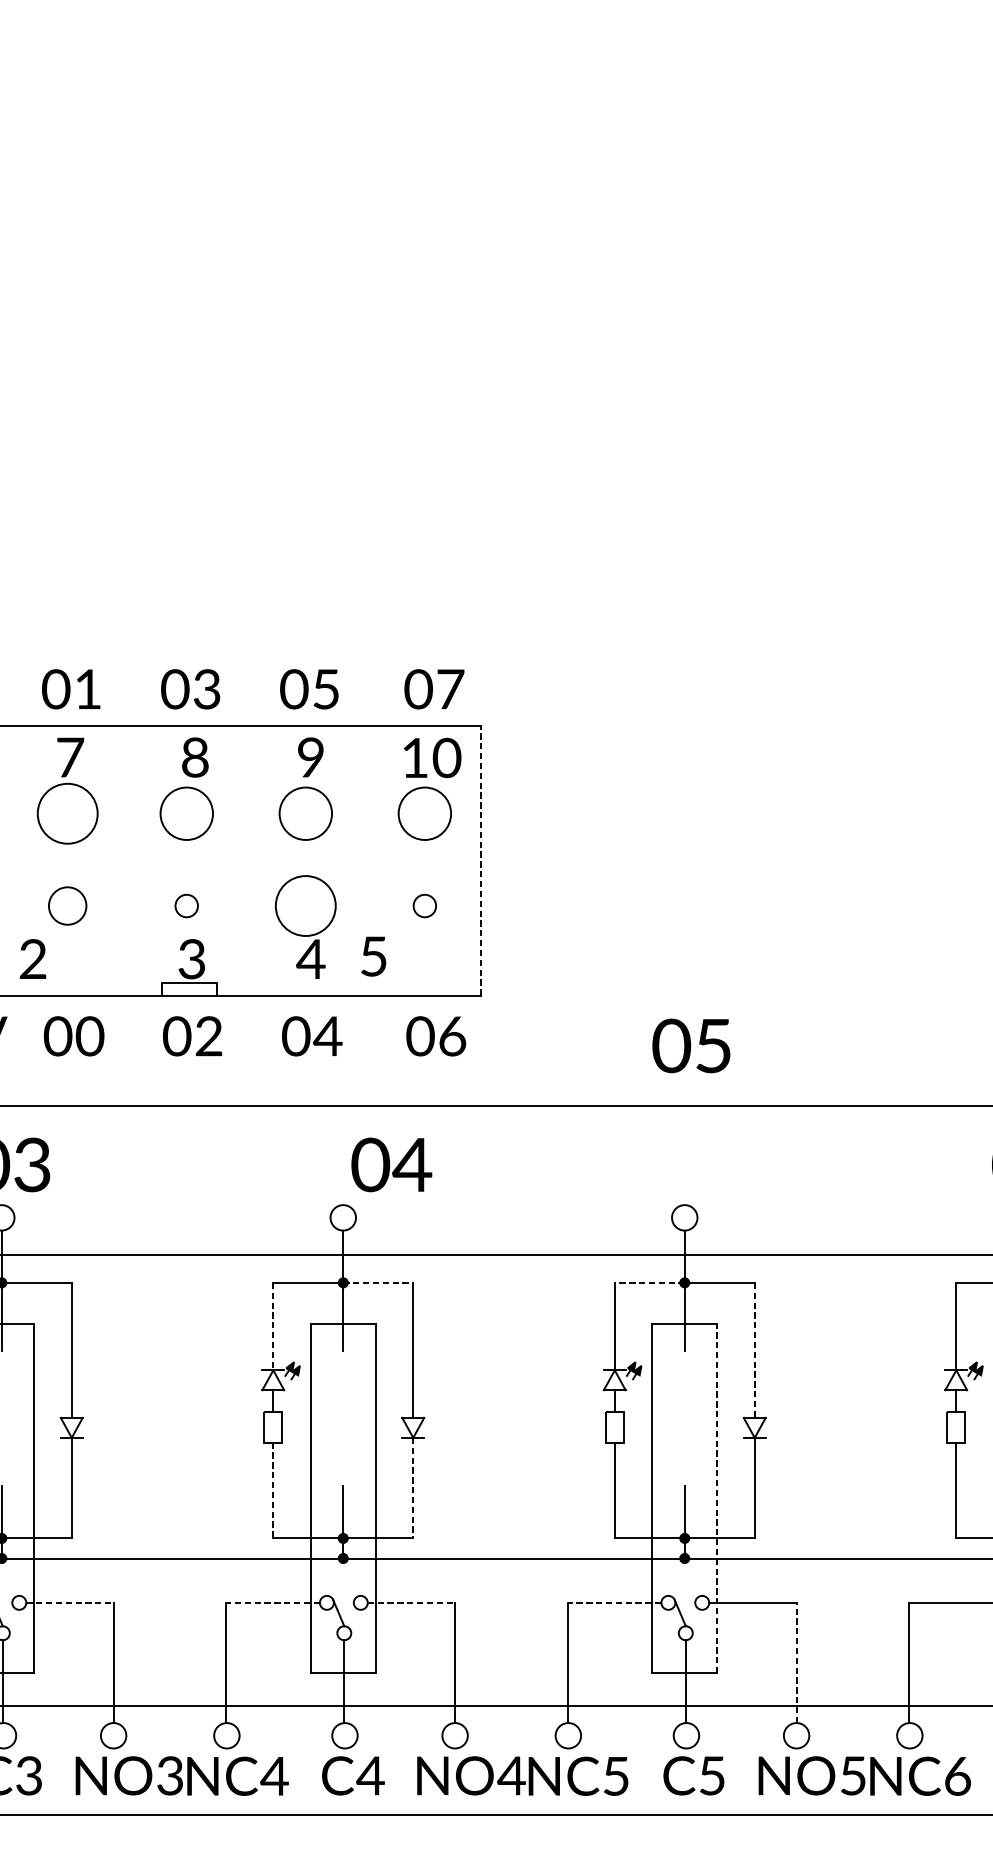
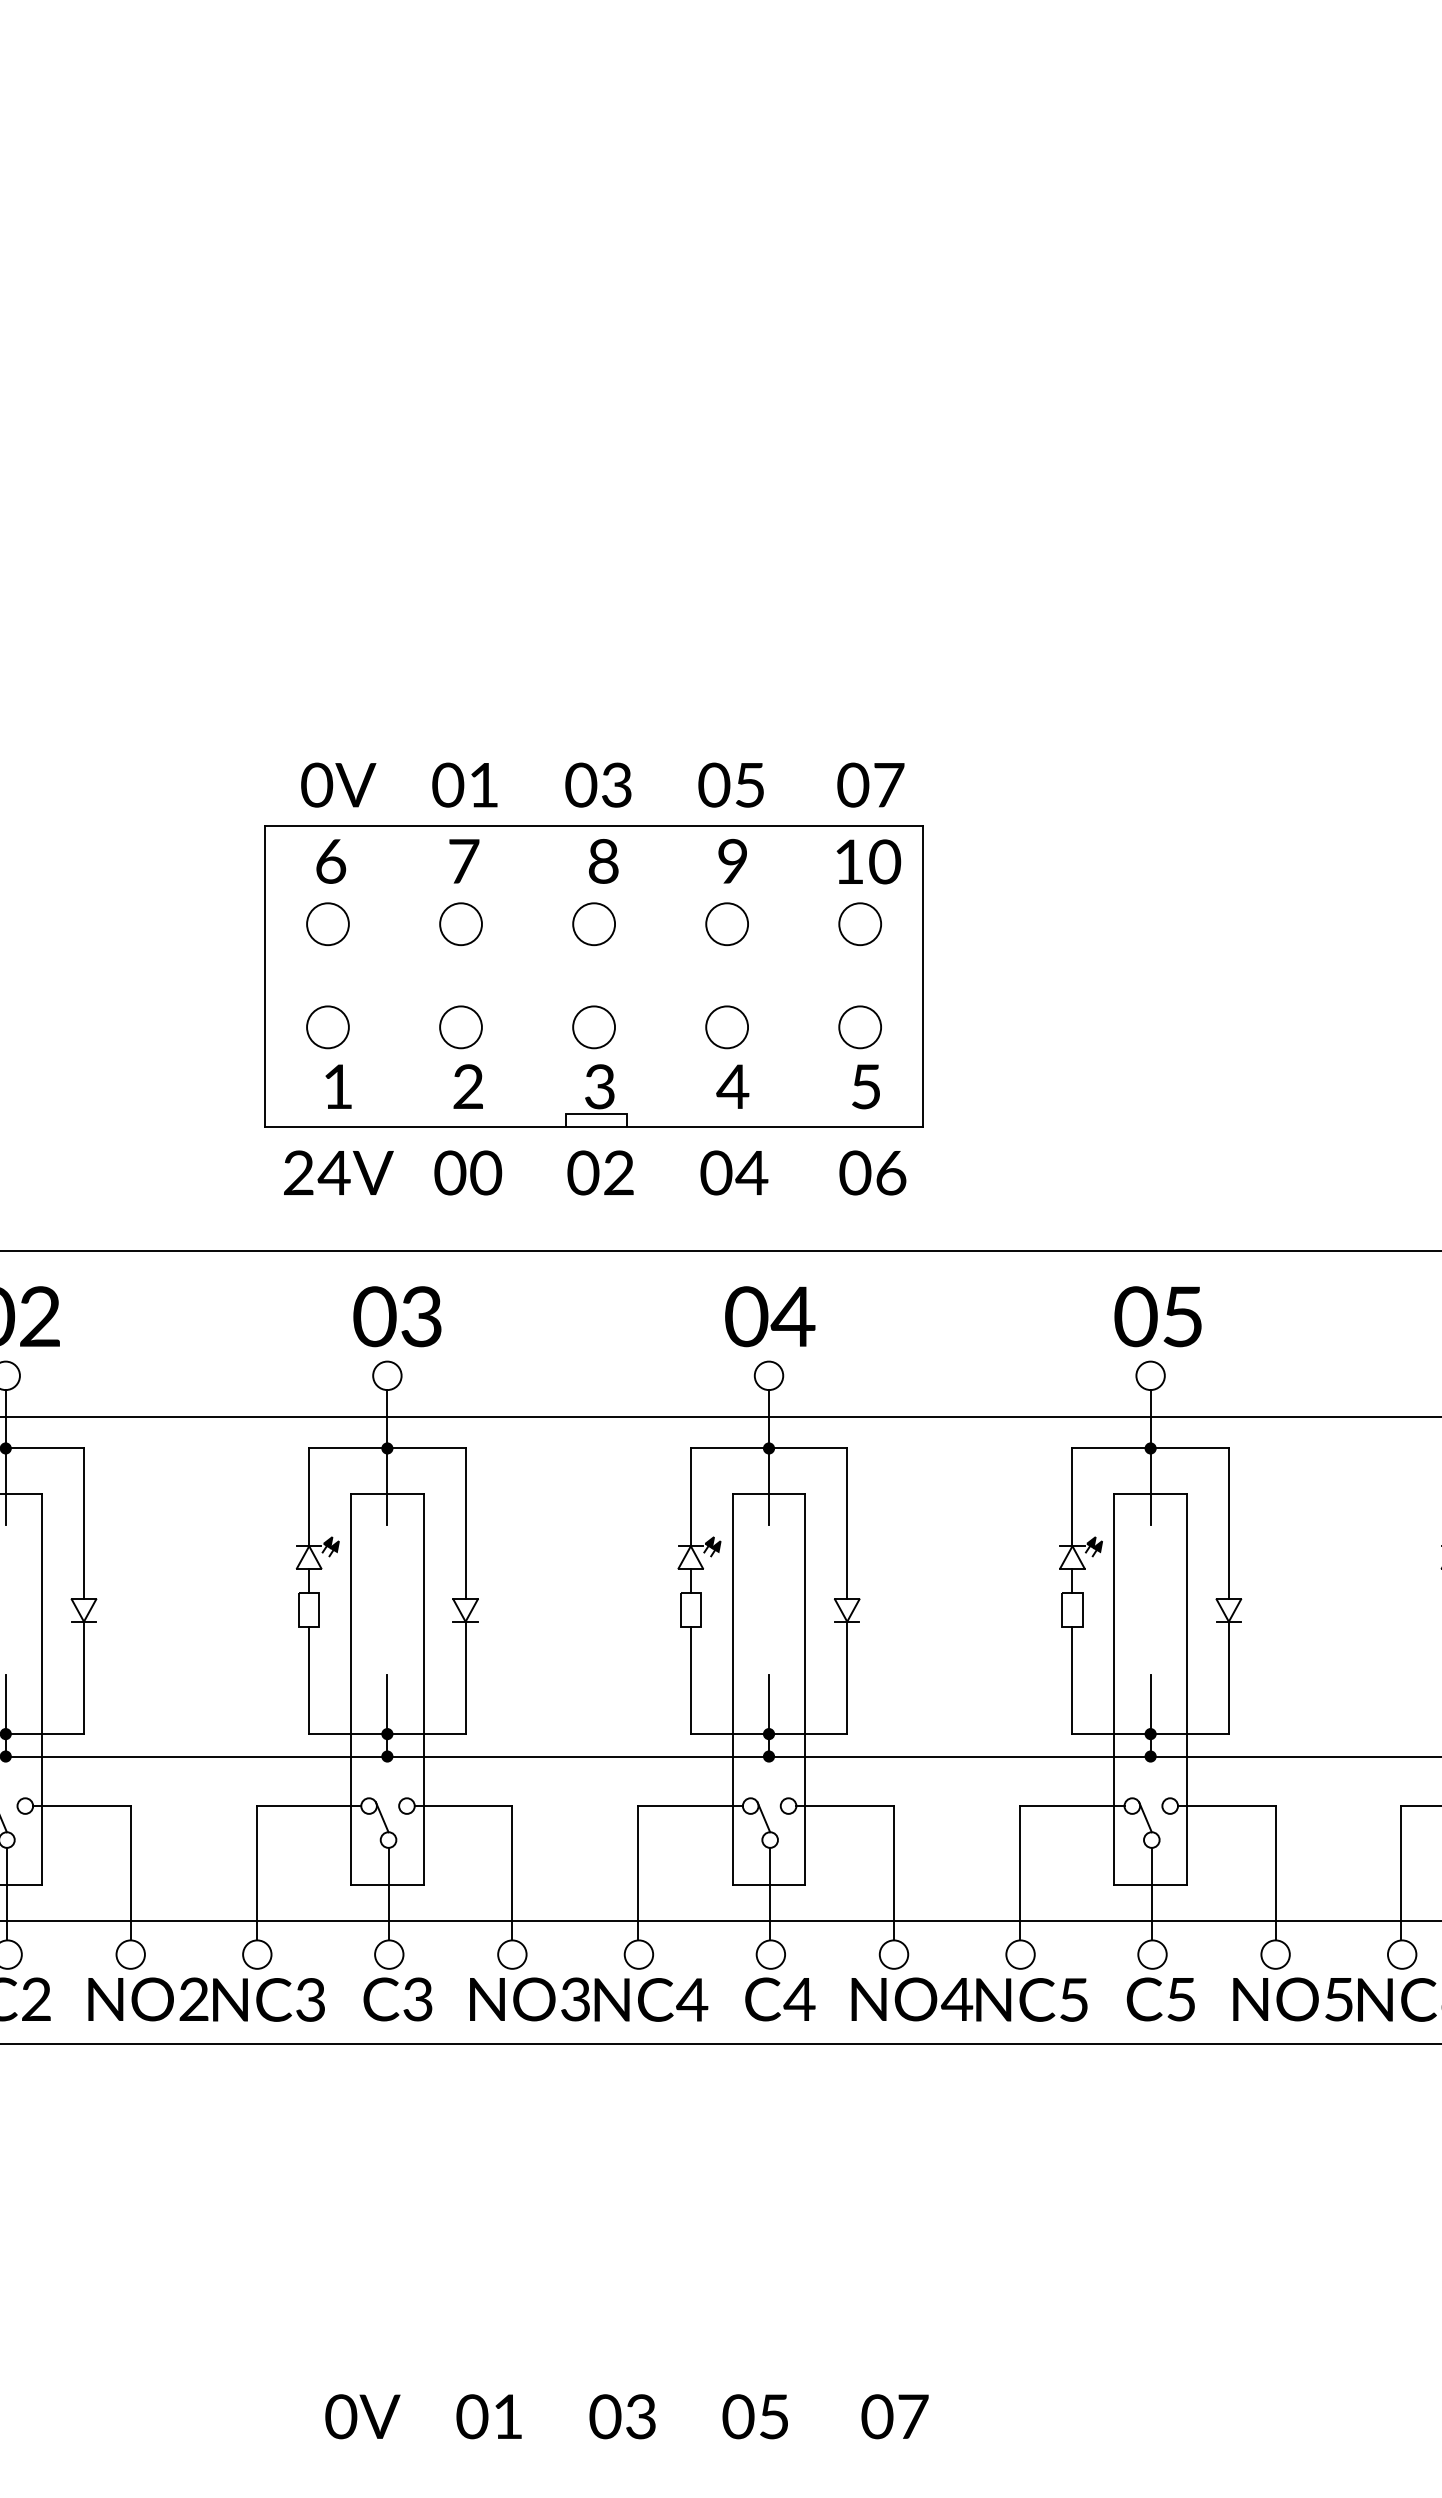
circle: (68, 814) -> (461, 924), size x0.62
circle: (187, 814) -> (594, 924), size x0.71
circle: (306, 814) -> (727, 924), size x0.71
circle: (425, 814) -> (860, 924), size x0.71
line: (481, 860) -> (923, 976), dashed -> solid
circle: (187, 906) -> (594, 1027), size x1.67
circle: (306, 906) -> (727, 1027), size x0.62
circle: (425, 906) -> (860, 1027), size x1.67
text: (373, 956) -> (865, 1086), moved
text: (32, 958) -> (467, 1086), moved
text: (690, 1045) -> (1157, 1316), moved
text: (392, 1164) -> (770, 1316), moved
line: (378, 1282) -> (808, 1448), dashed -> solid
line: (649, 1282) -> (1111, 1448), dashed -> solid
line: (273, 1326) -> (690, 1497), dashed -> solid
line: (754, 1350) -> (1228, 1524), dashed -> solid
line: (413, 1488) -> (847, 1678), dashed -> solid
line: (273, 1490) -> (690, 1680), dashed -> solid
line: (716, 1497) -> (1186, 1688), dashed -> solid
line: (69, 1603) -> (463, 1806), dashed -> solid
line: (273, 1603) -> (690, 1806), dashed -> solid
line: (411, 1603) -> (845, 1806), dashed -> solid
line: (613, 1603) -> (1071, 1806), dashed -> solid
line: (796, 1662) -> (1275, 1872), dashed -> solid

